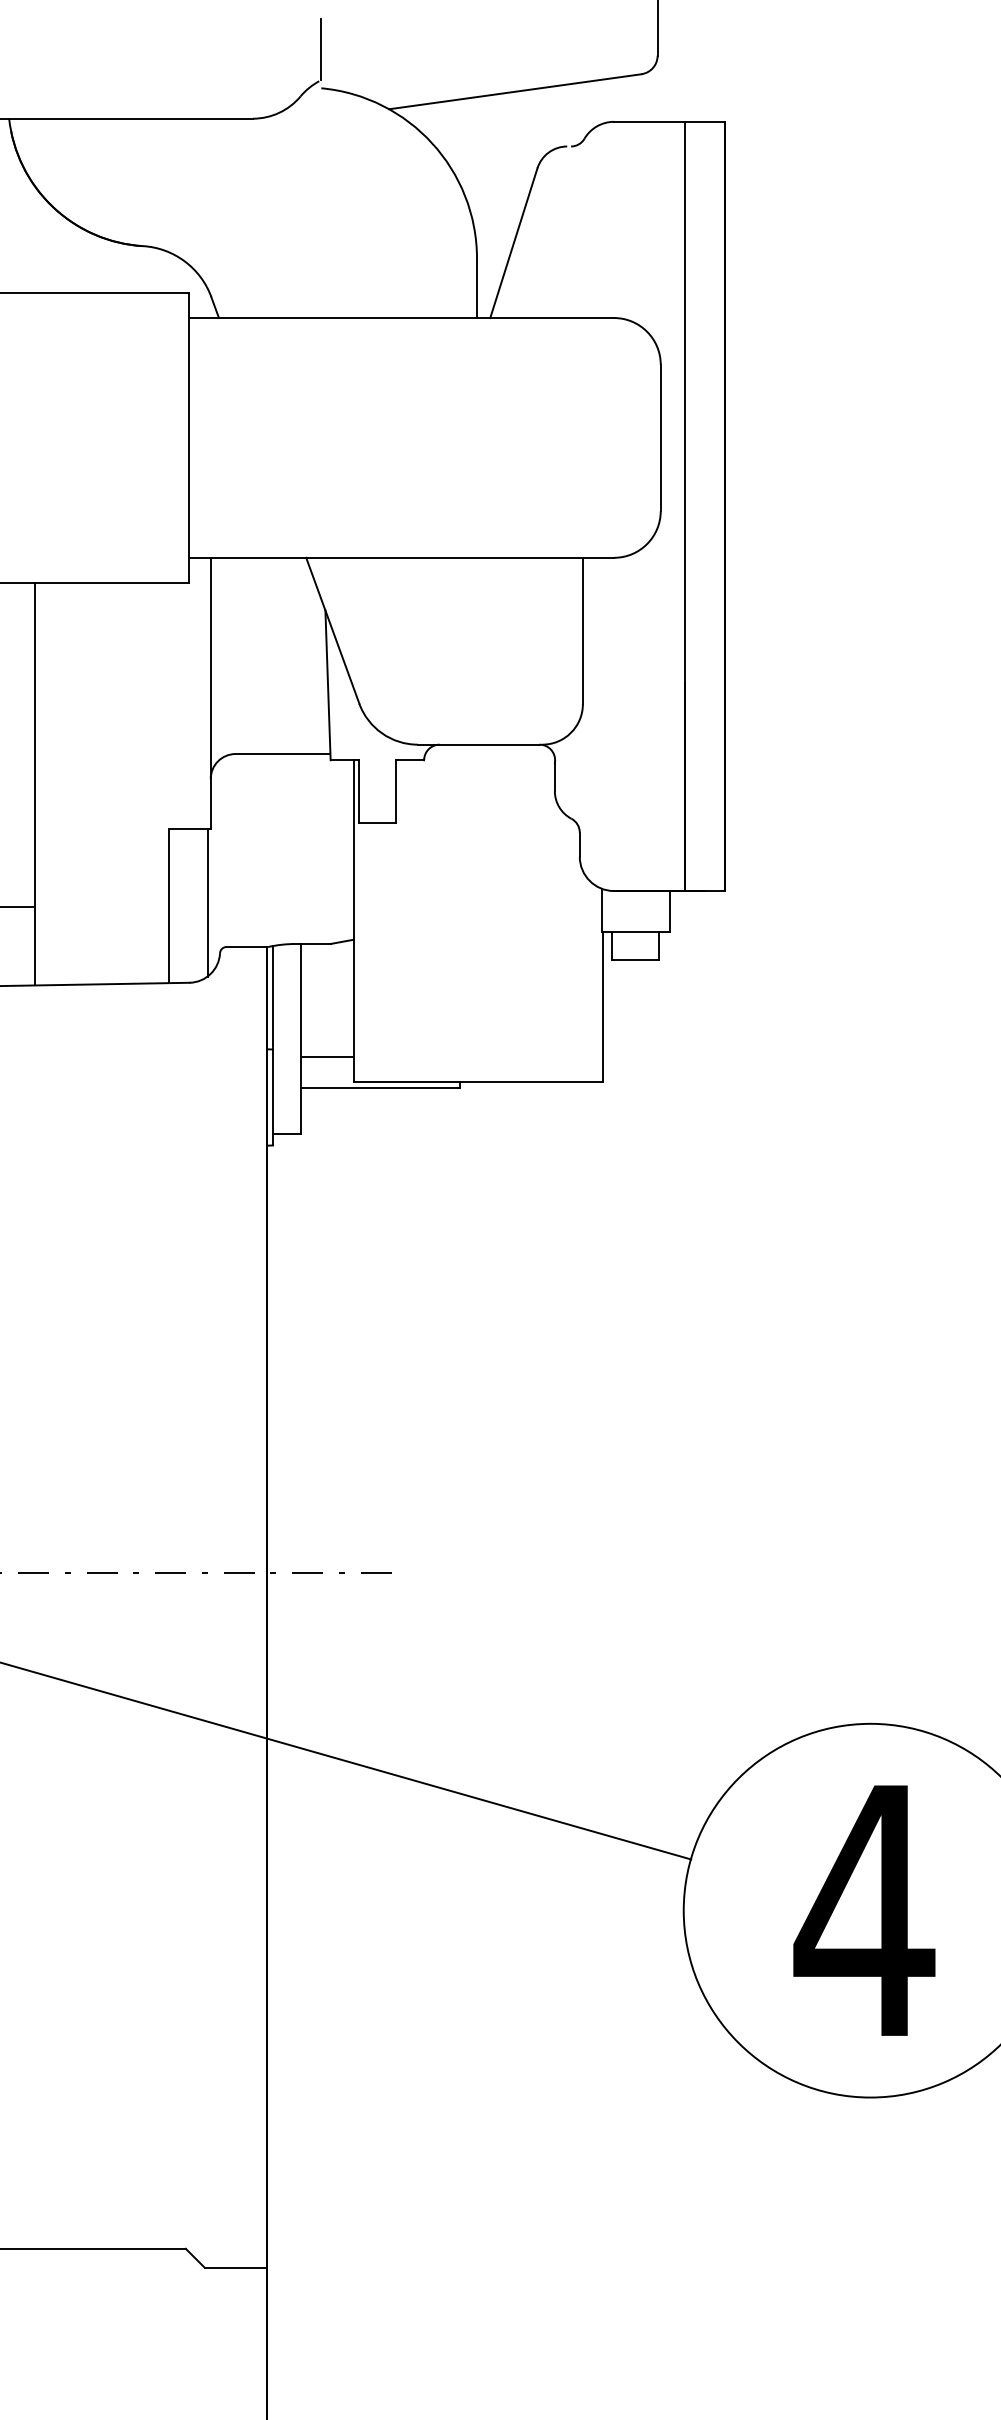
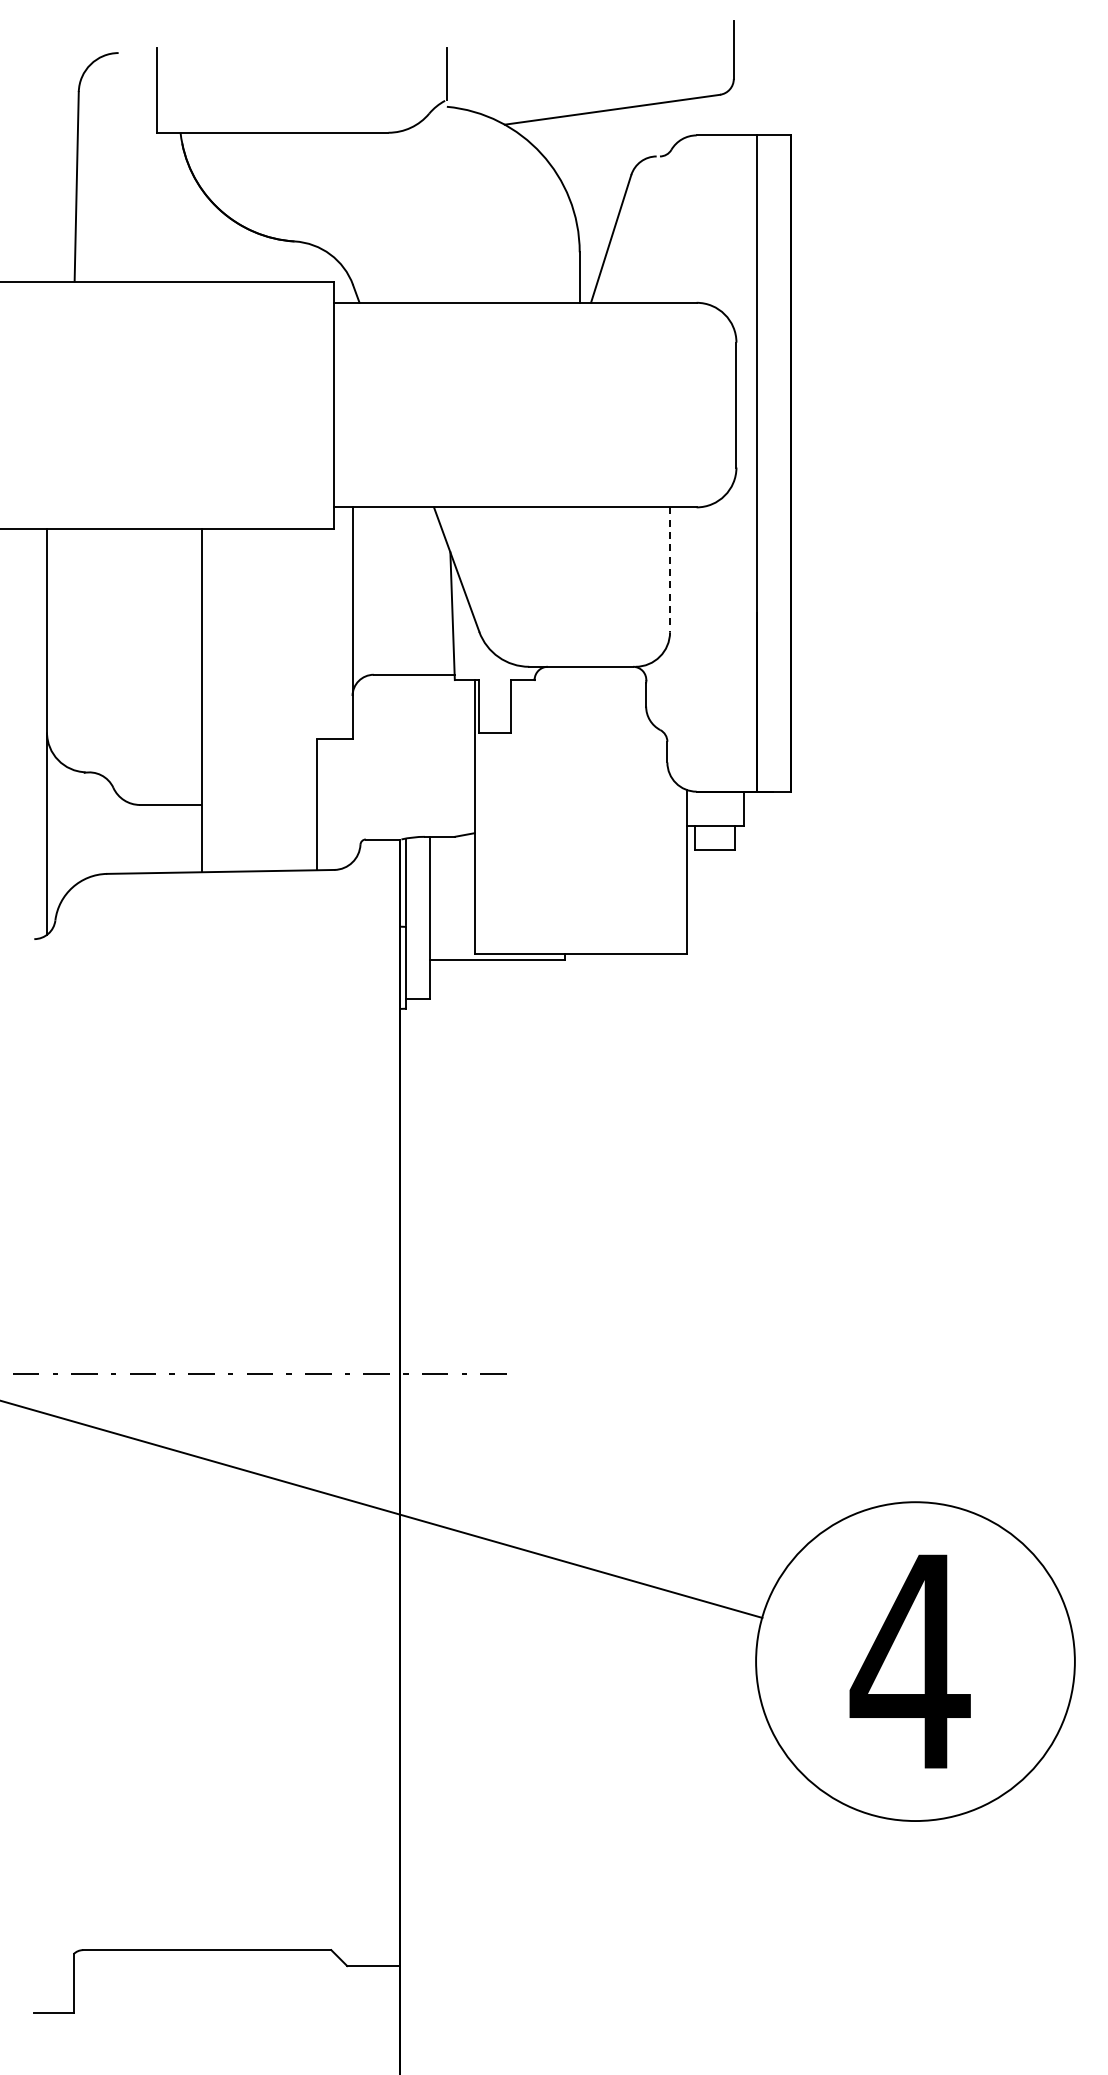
line: (583, 631) -> (670, 570), solid -> dashed
line: (207, 902) -> (349, 801), removed
line: (326, 1057) -> (451, 933), removed

